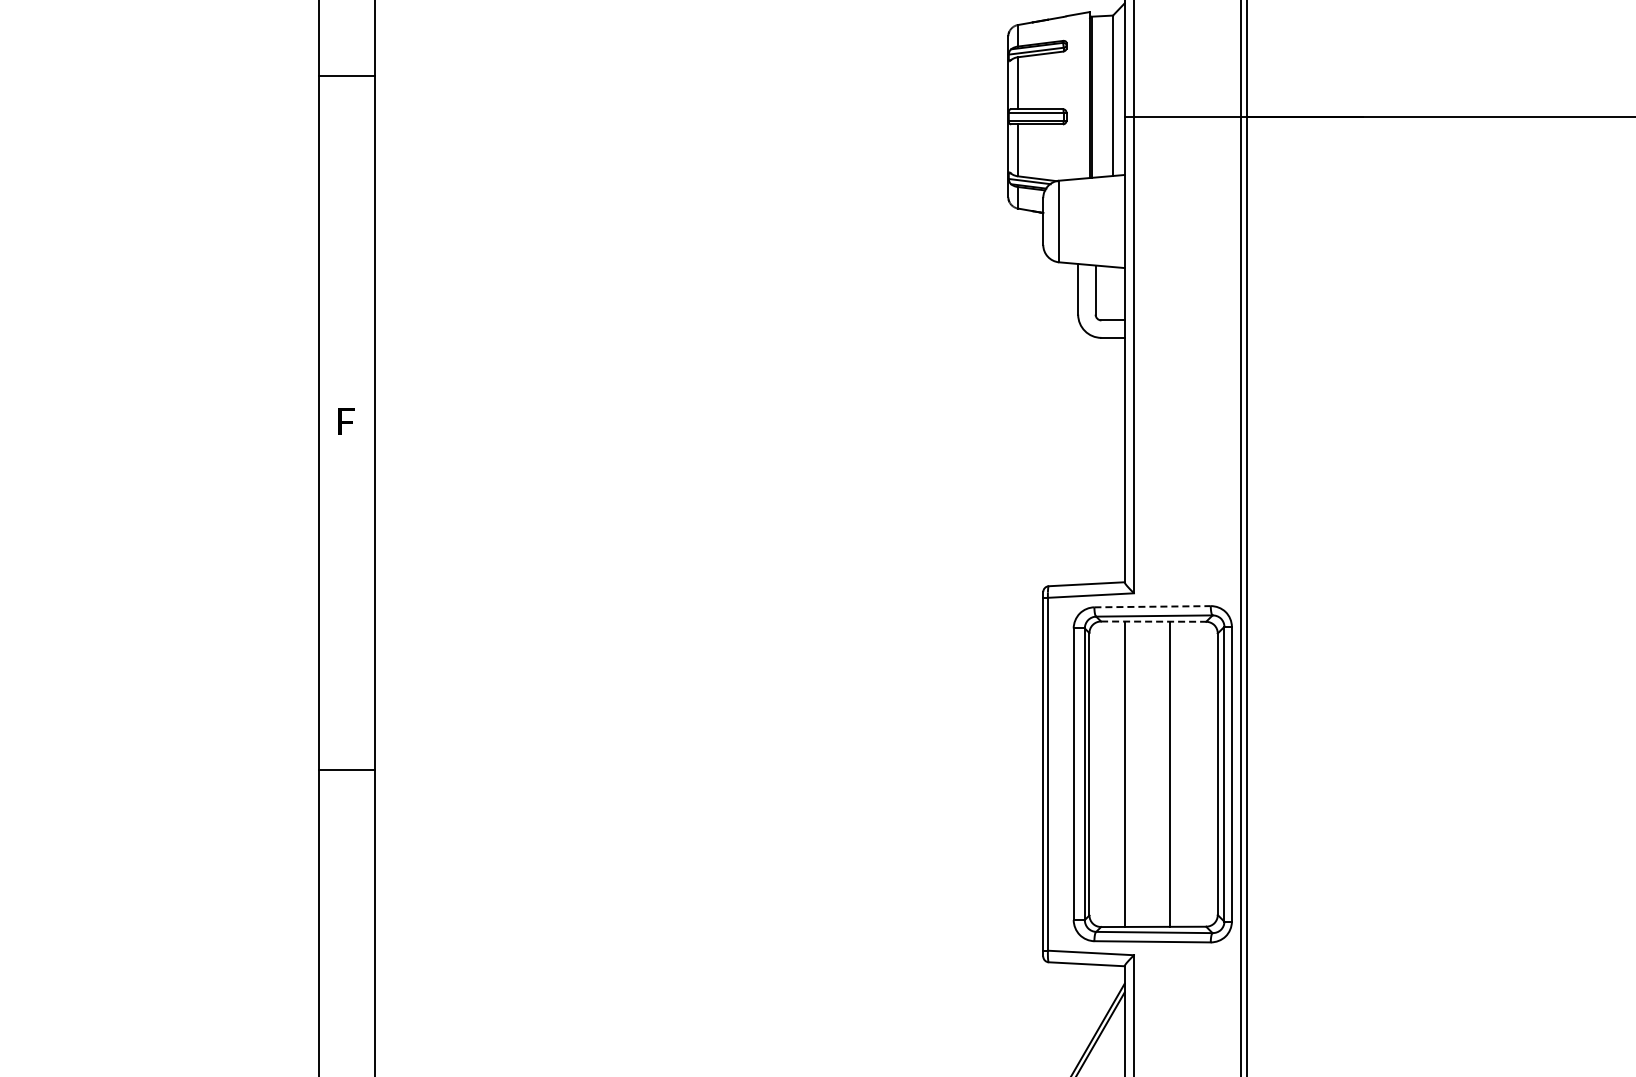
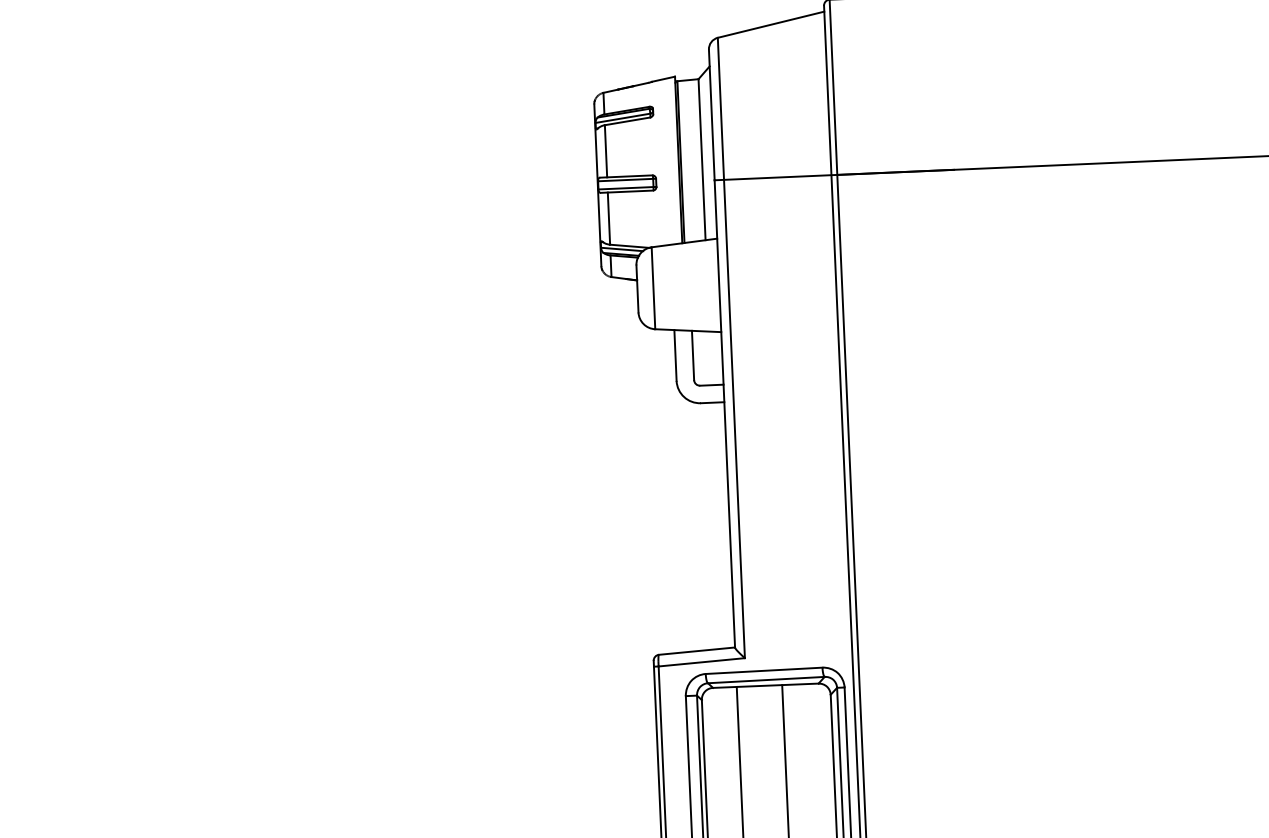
line: (1153, 606) -> (765, 670), dashed -> solid
line: (1153, 621) -> (765, 685), dashed -> solid

